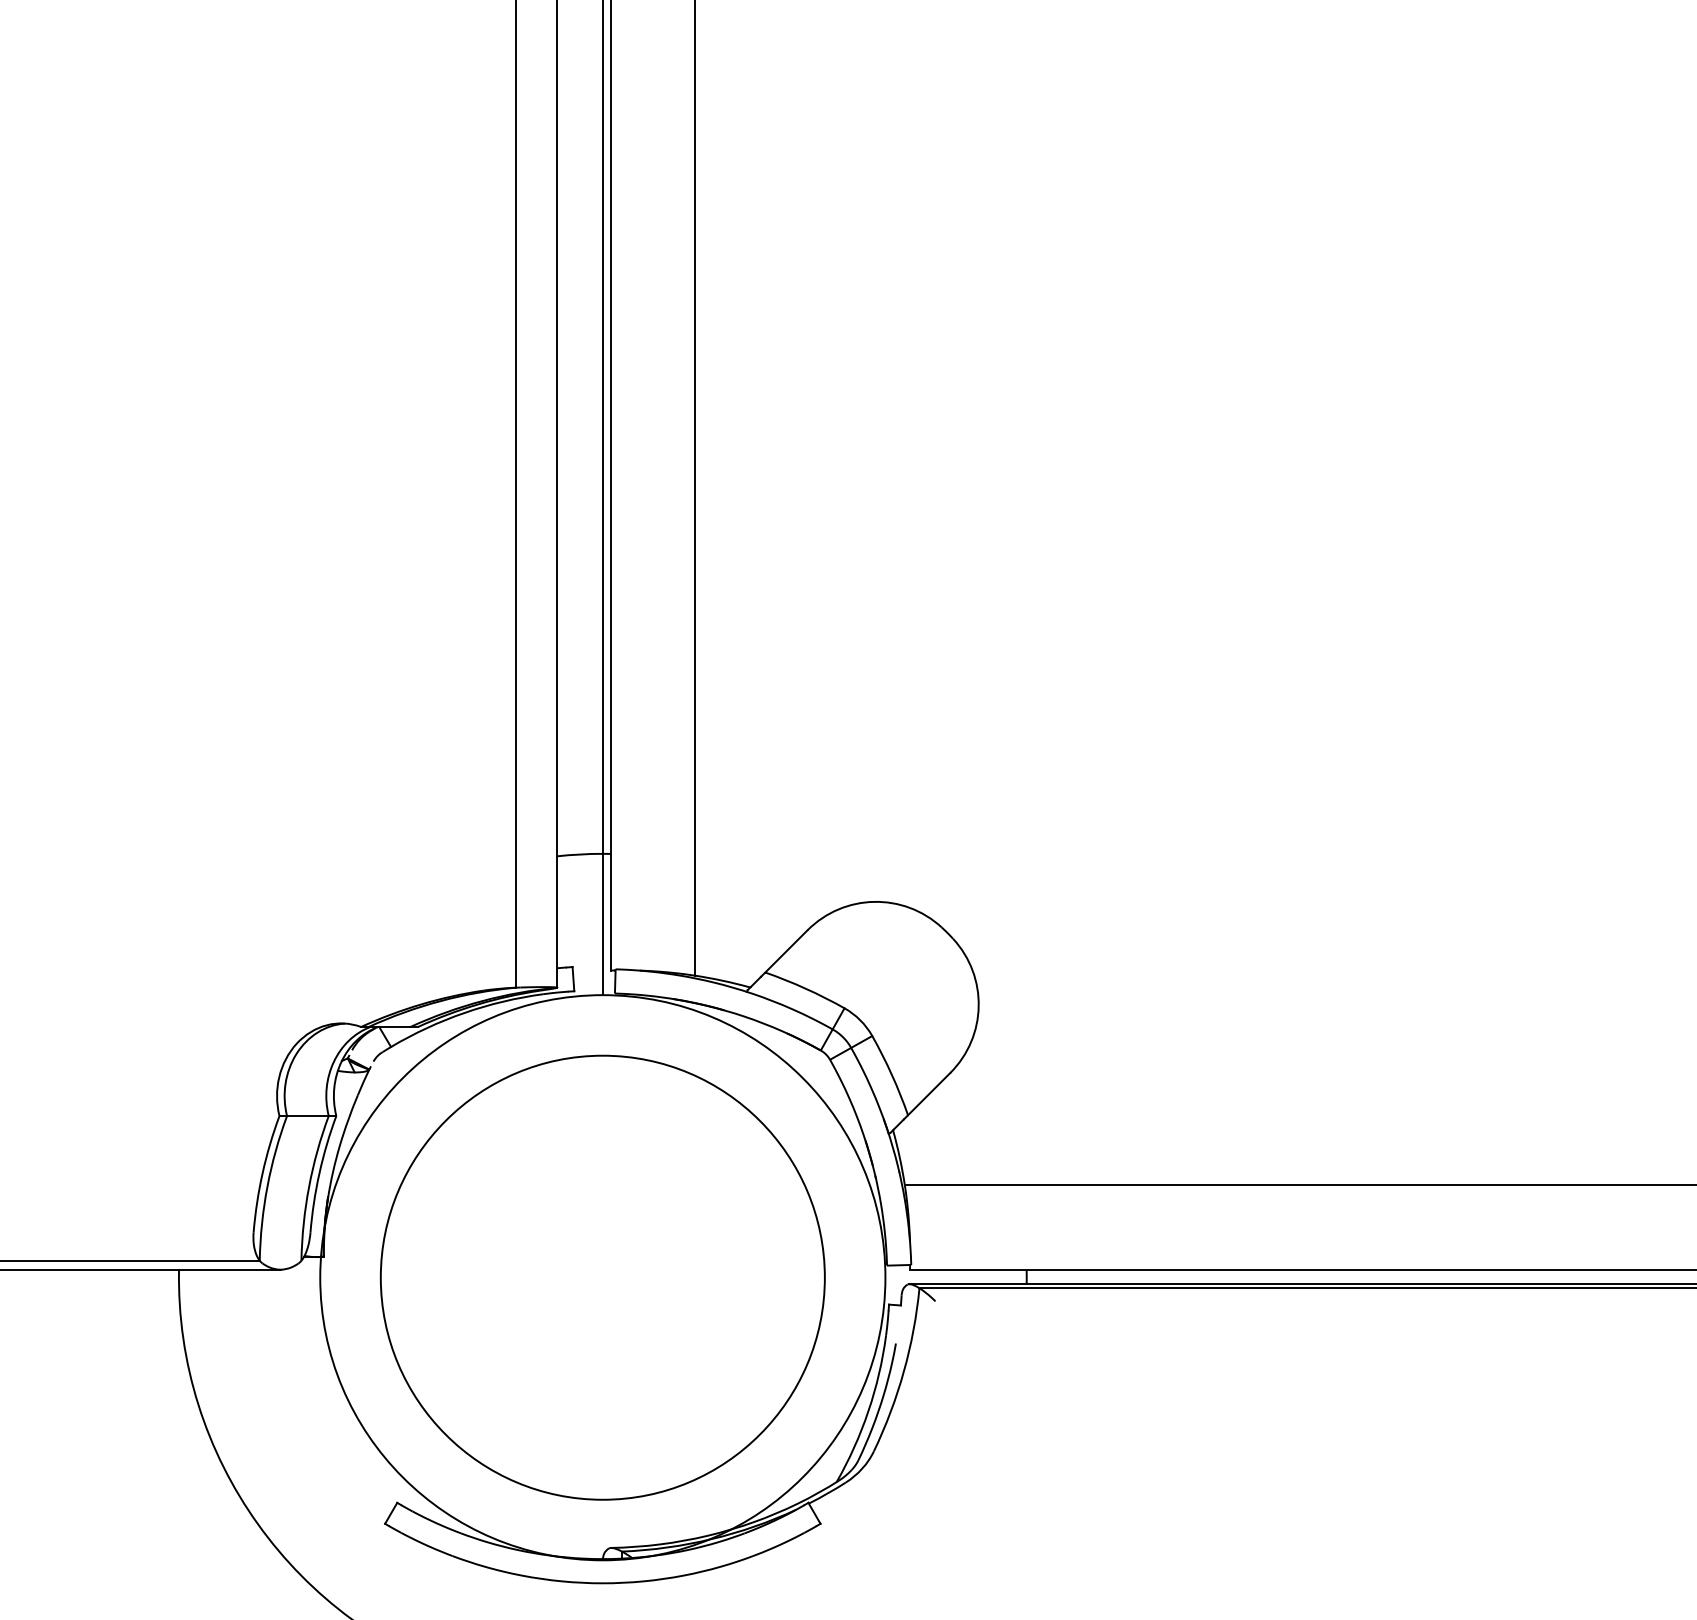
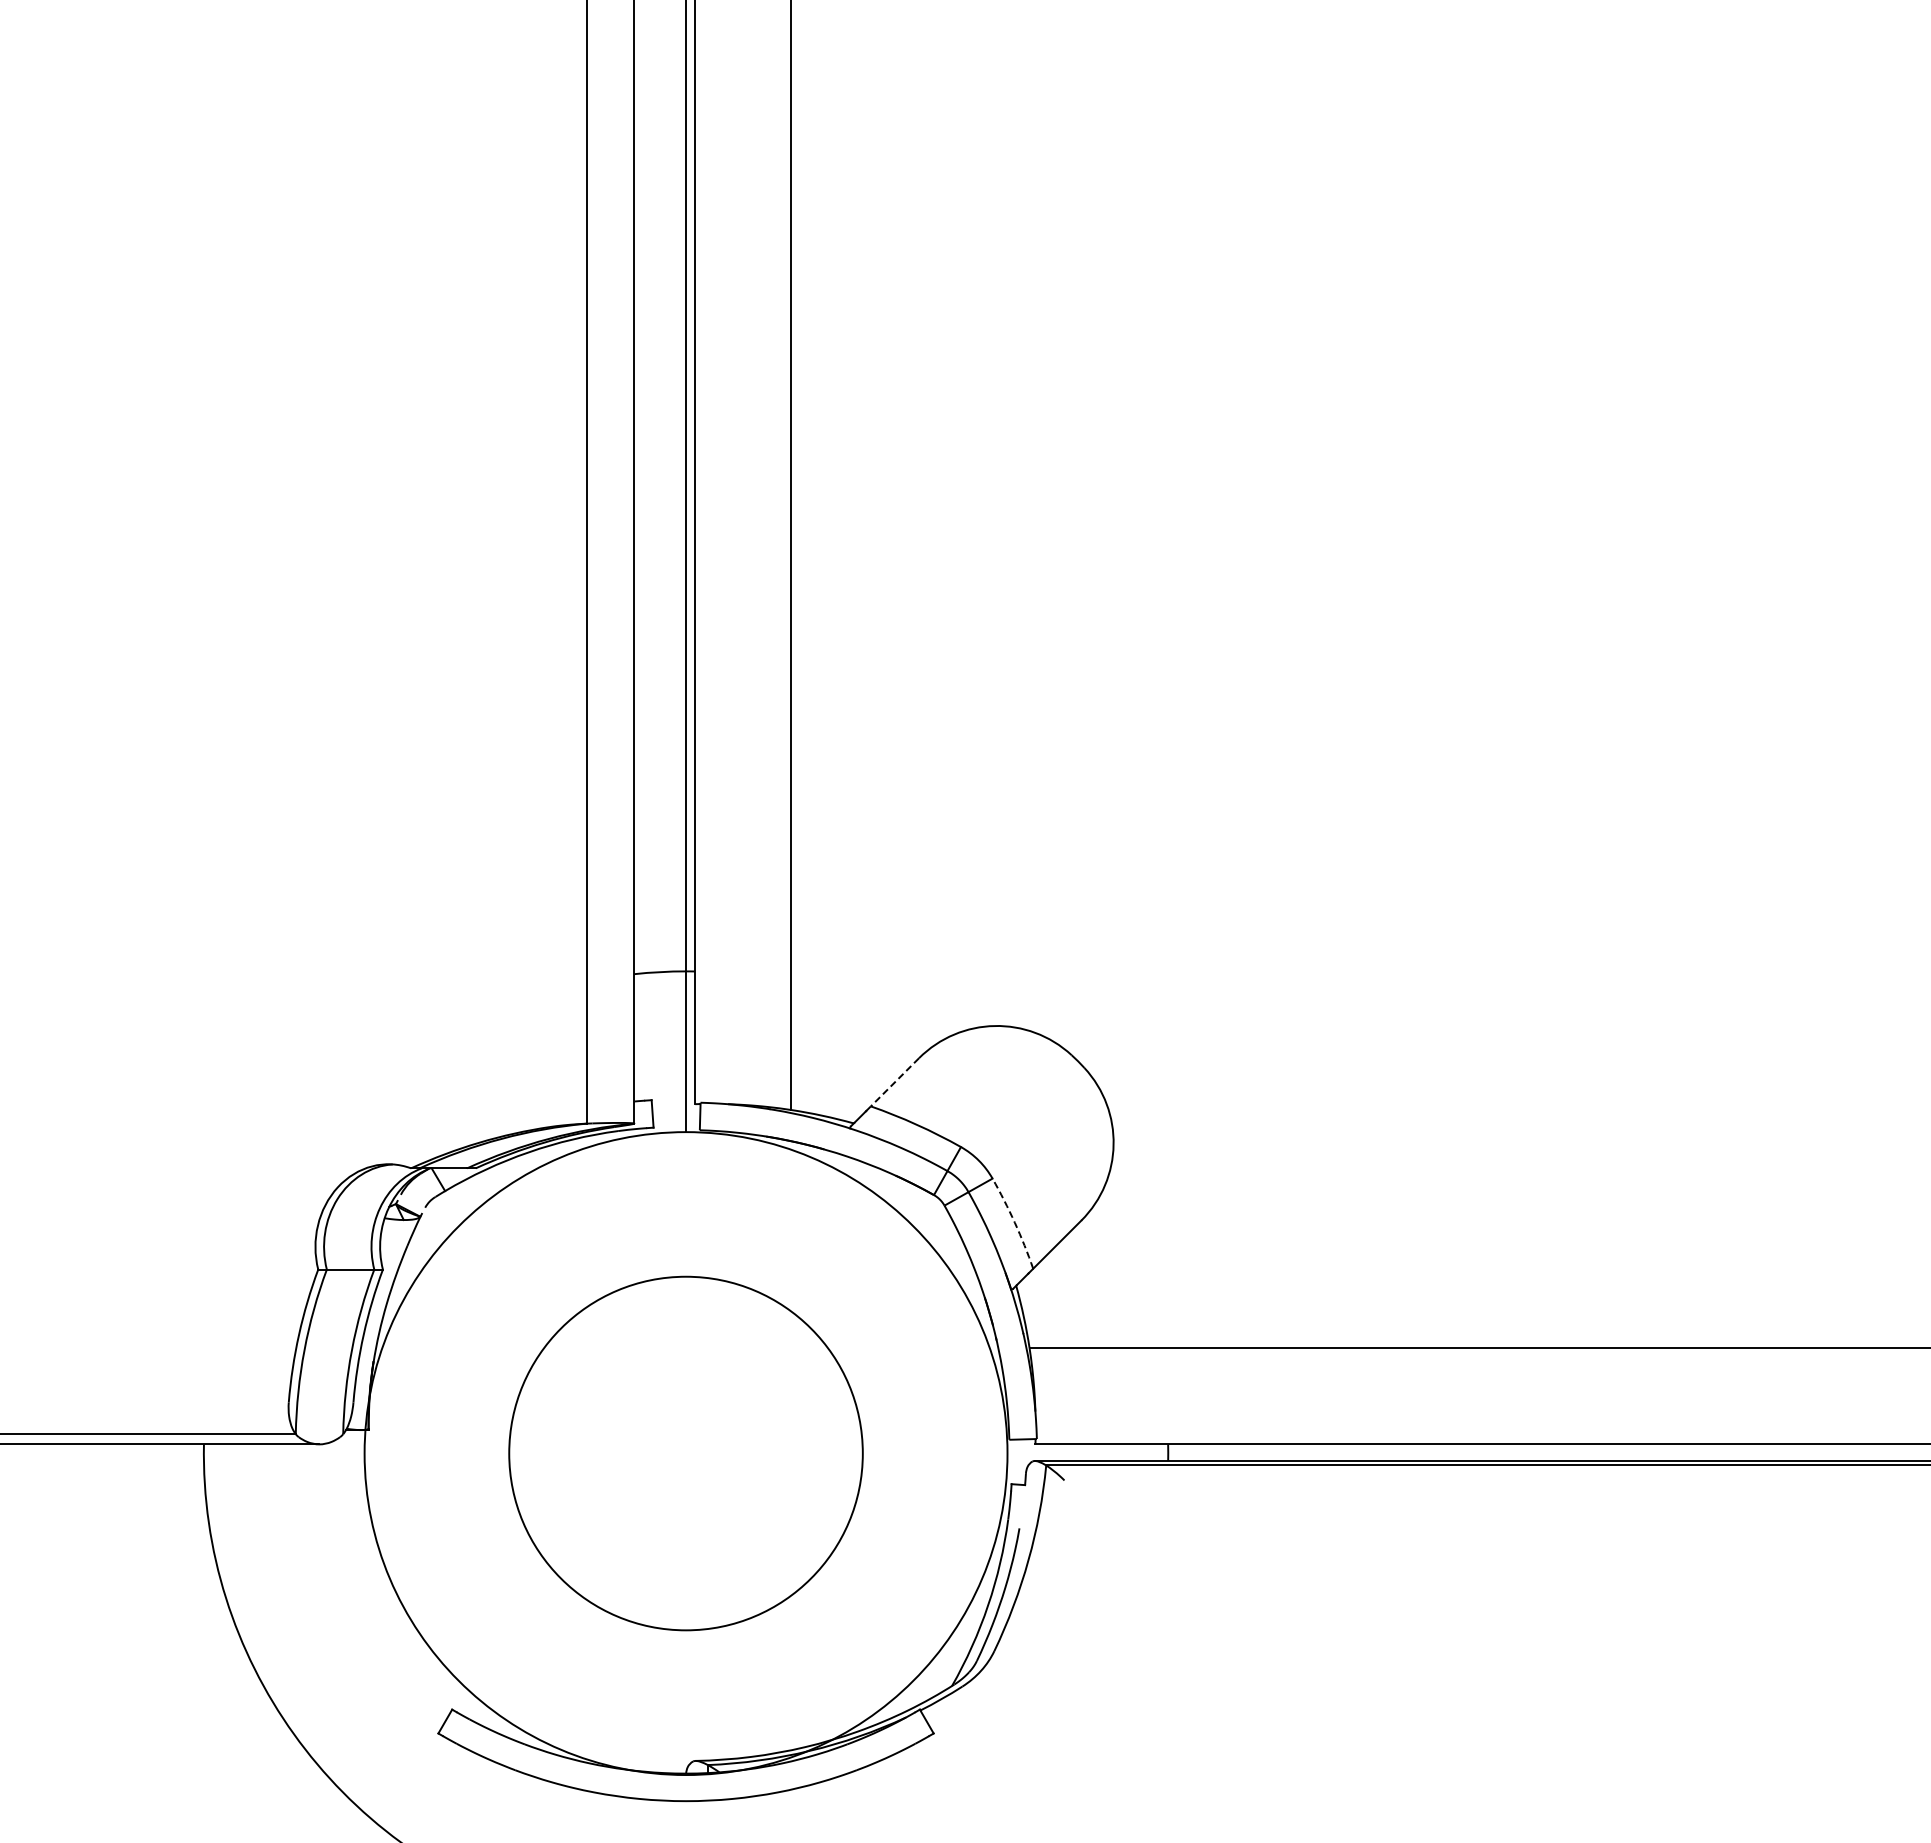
line: (786, 951) -> (894, 1082), solid -> dashed
arc: (891, 1074) -> (1014, 1222), solid -> dashed
circle: (602, 1277) -> (685, 1453), size x0.7

